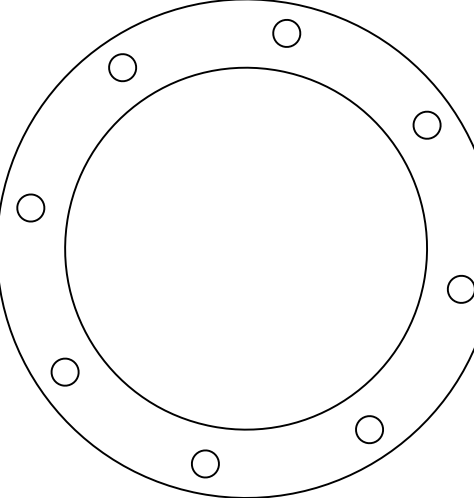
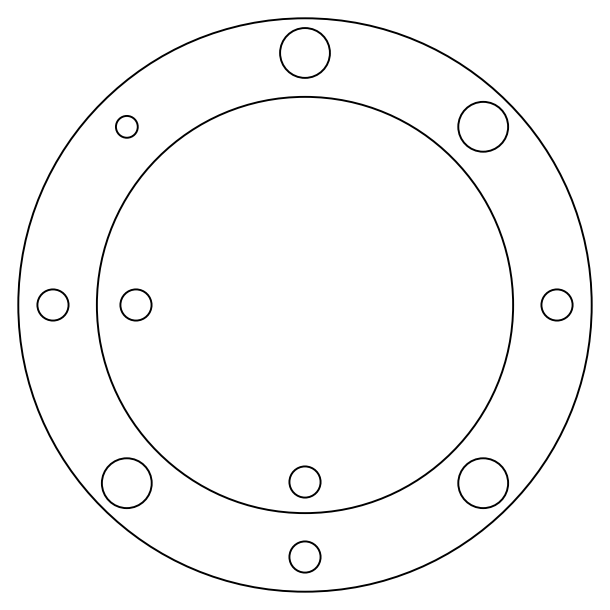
circle: (286, 32) -> (304, 52), size x1.6
circle: (122, 67) -> (126, 126), size x0.7
circle: (426, 124) -> (482, 126), size x1.6
circle: (101, 220) -> (135, 304), added
circle: (64, 371) -> (126, 482), size x1.6
circle: (217, 399) -> (304, 481), added
circle: (369, 428) -> (482, 482), size x1.6

